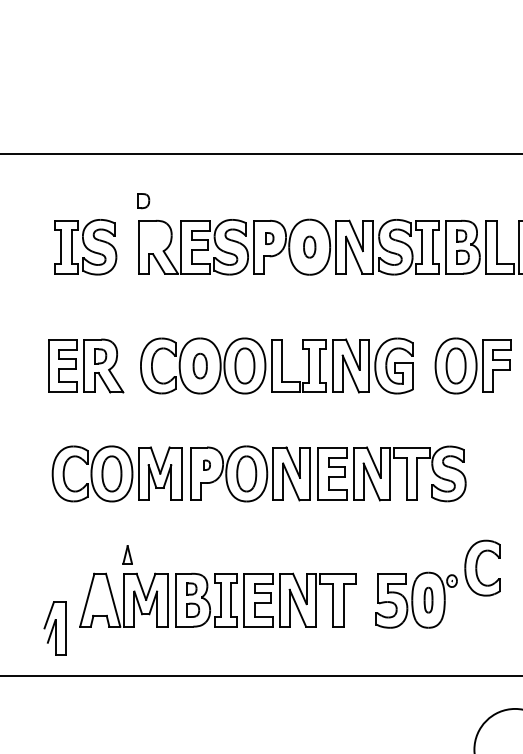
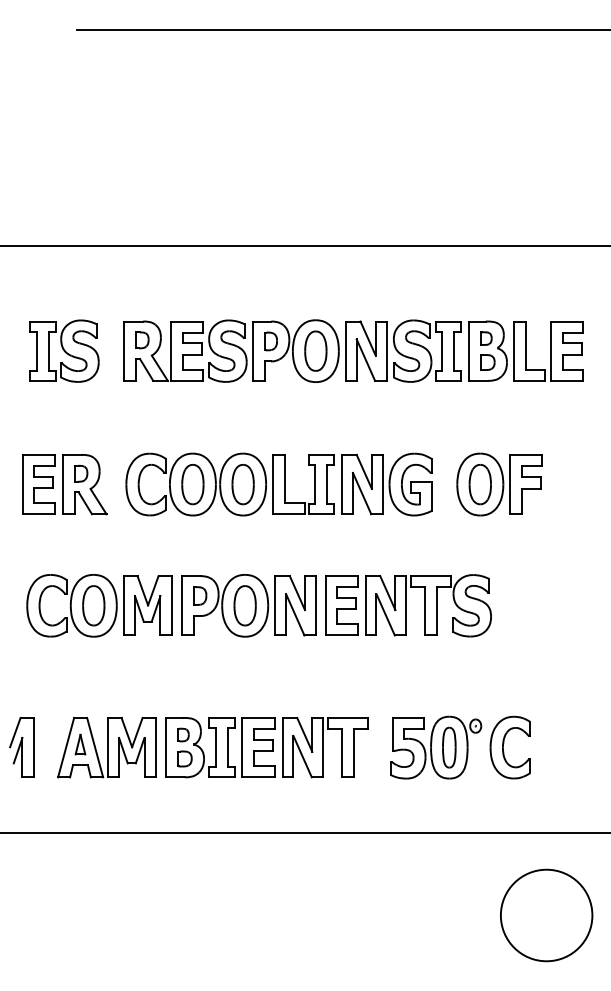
part: (143, 201) -> (142, 340), moved
part: (269, 238) -> (270, 341), size x1.43
part: (309, 246) -> (315, 350), size x1.67
part: (199, 365) -> (192, 484), size x1.43
part: (206, 464) -> (200, 595), size x1.67
part: (127, 554) -> (80, 744), moved
part: (482, 568) -> (509, 747), moved
part: (428, 600) -> (449, 747), size x1.43
part: (54, 628) -> (21, 747), moved

